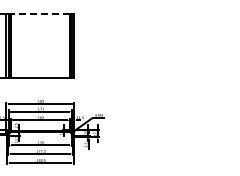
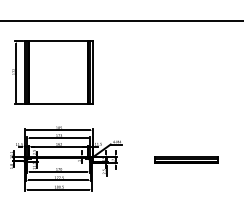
line: (40, 14) -> (58, 41), dashed -> solid
part: (168, 132) -> (186, 159), added

